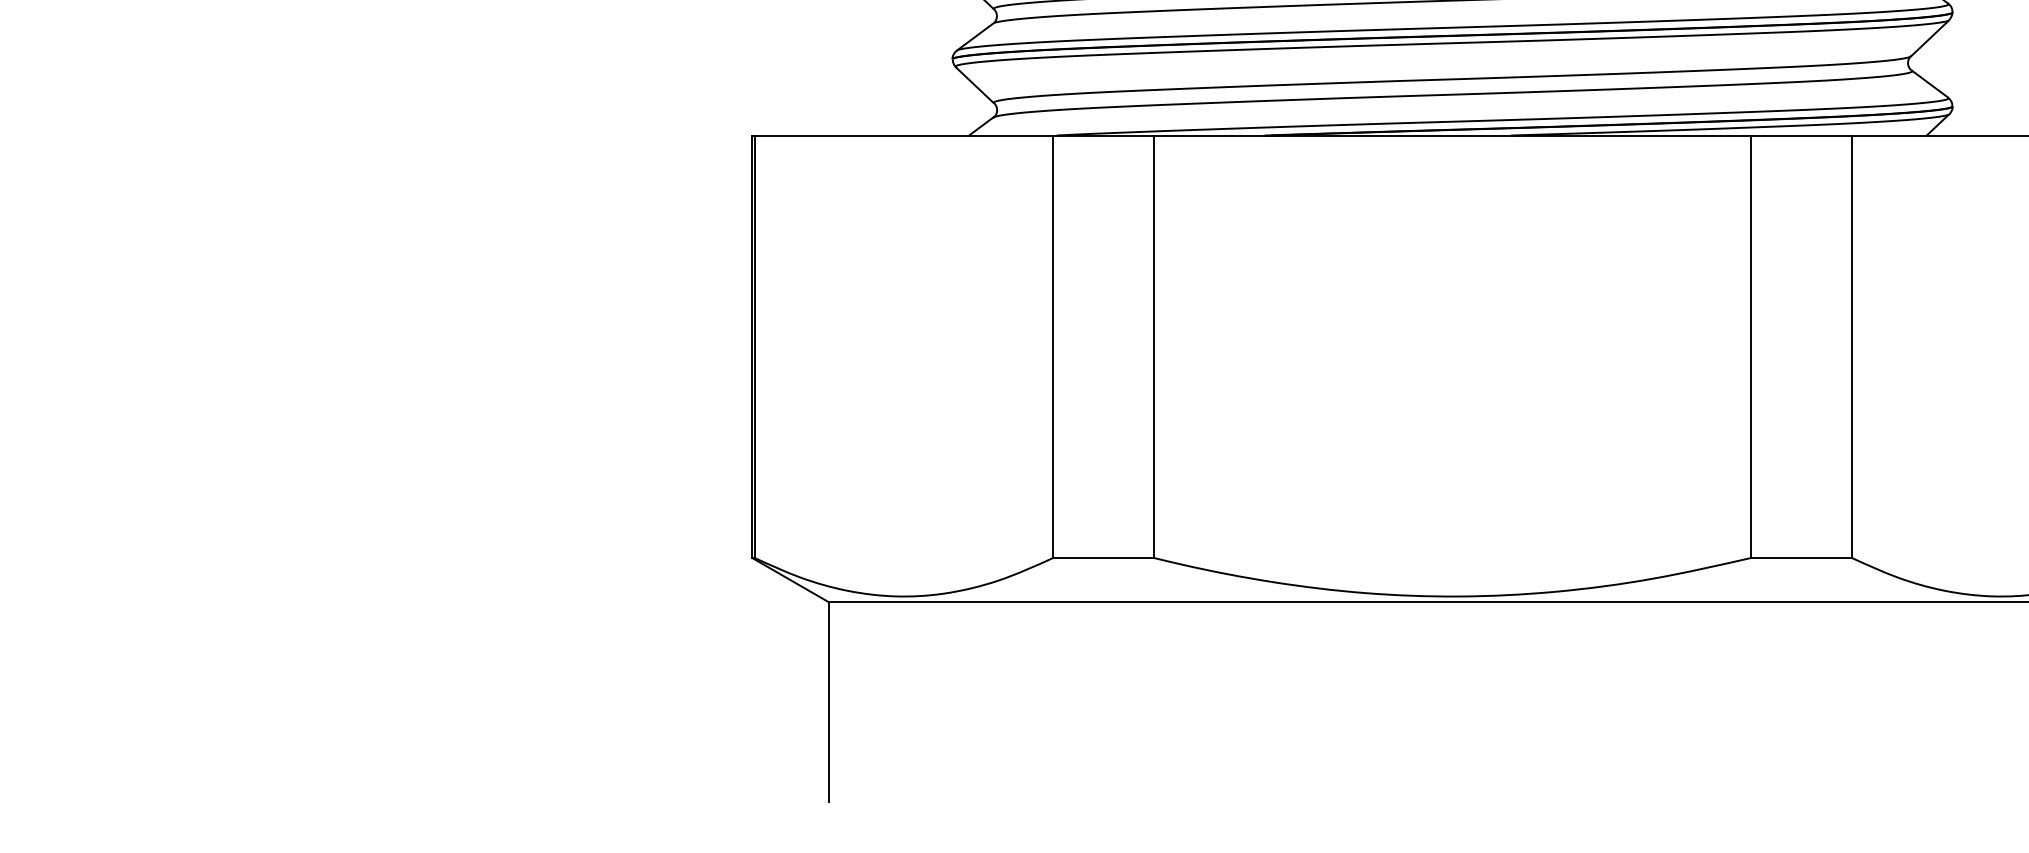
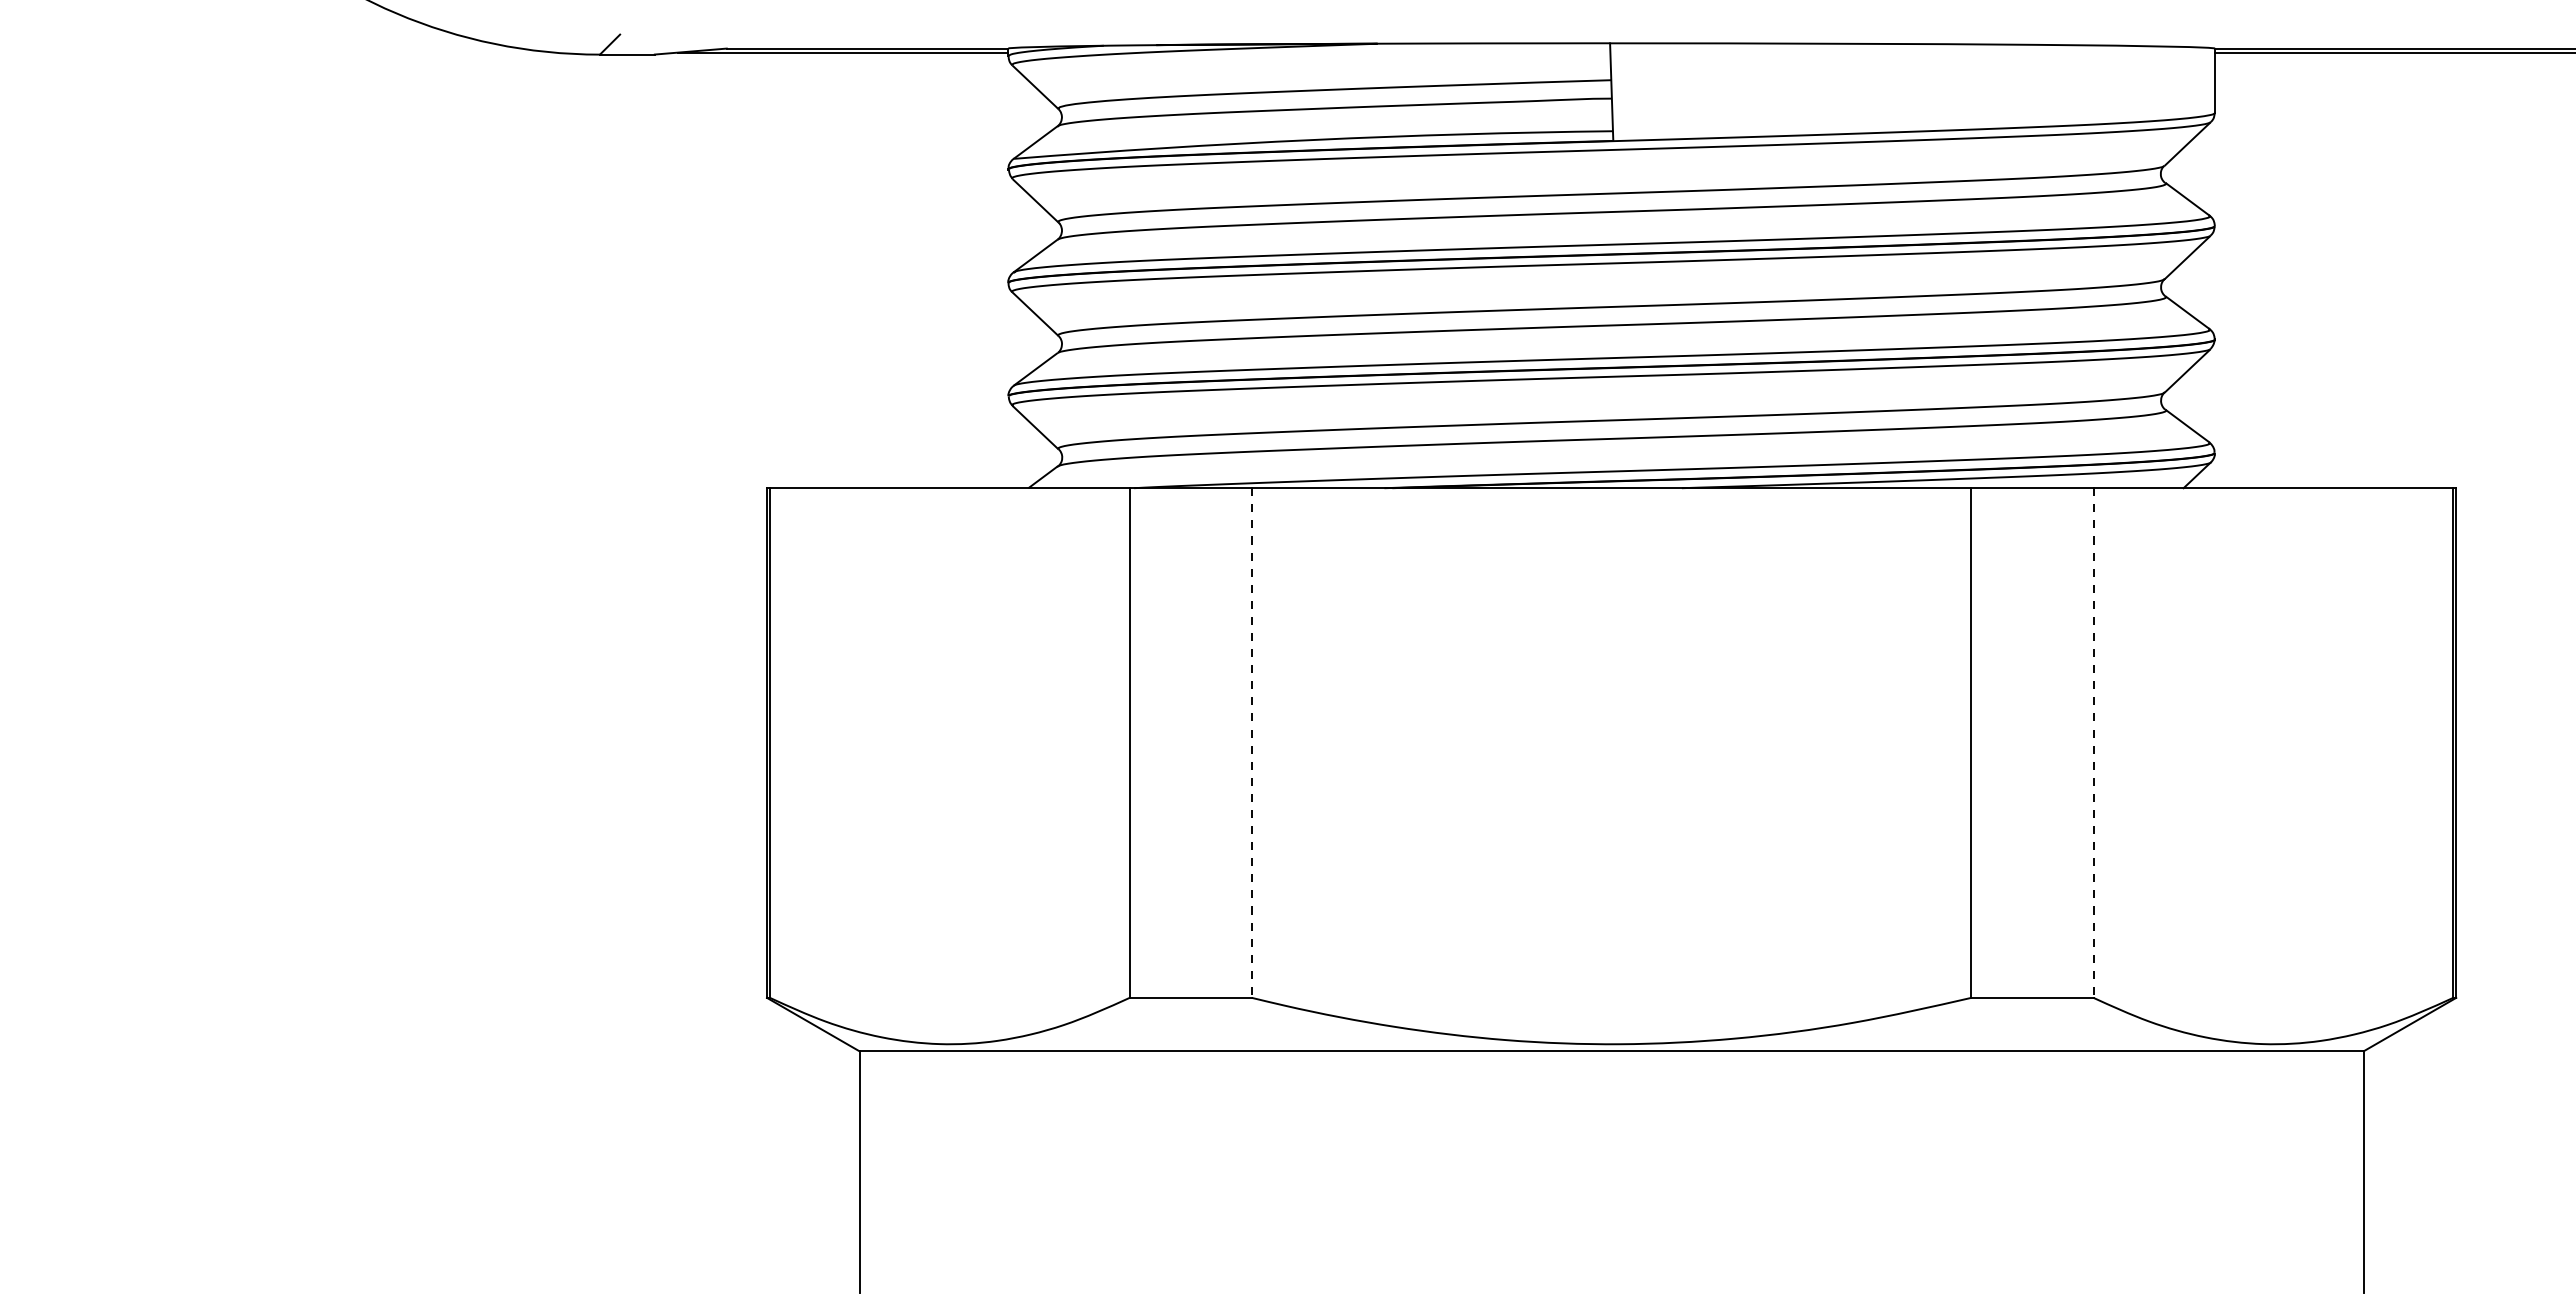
line: (1154, 347) -> (1251, 743), solid -> dashed
line: (1852, 347) -> (2093, 743), solid -> dashed

